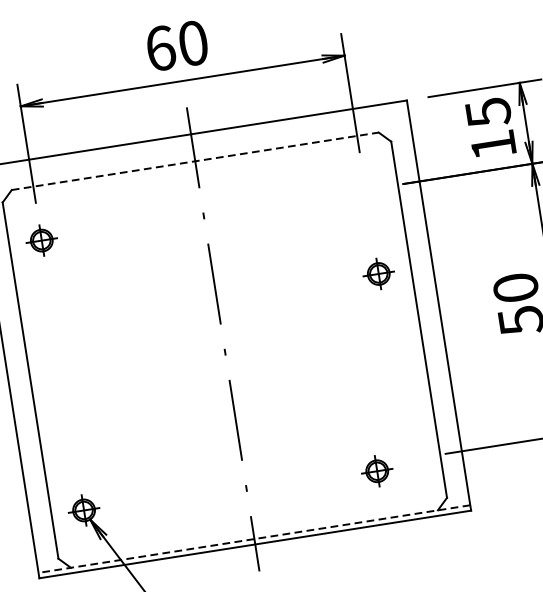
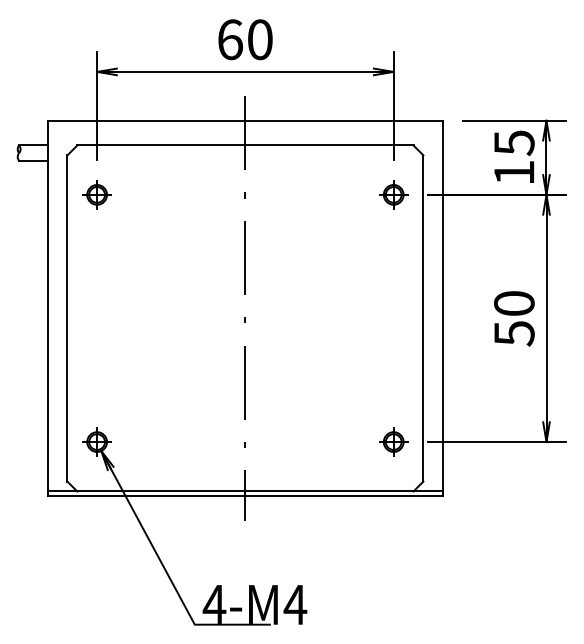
line: (195, 161) -> (245, 145), dashed -> solid
part: (378, 273) -> (393, 194), moved
part: (376, 470) -> (393, 441), moved
line: (254, 539) -> (245, 491), dashed -> solid

